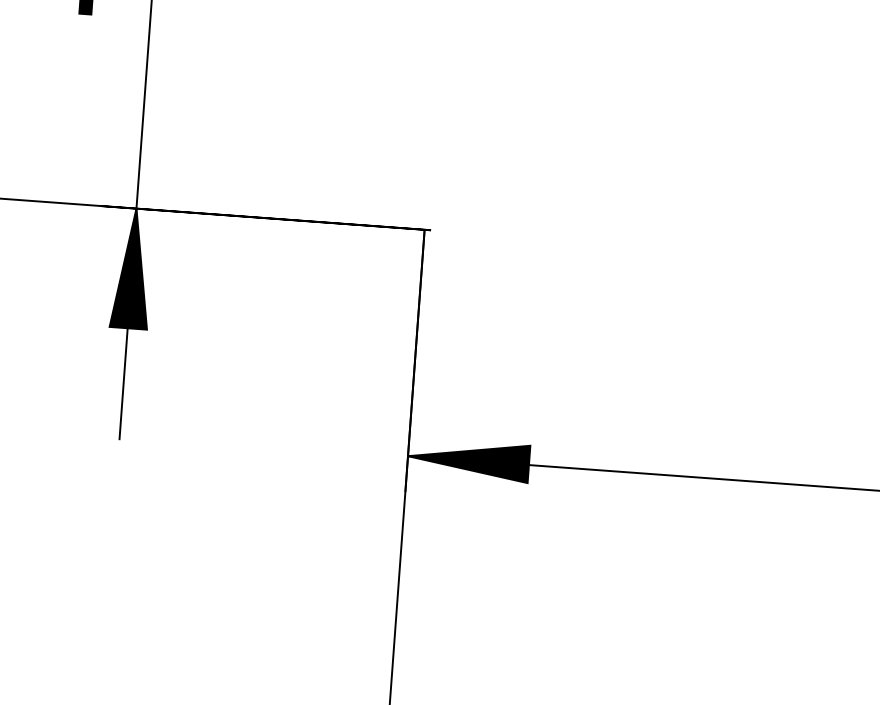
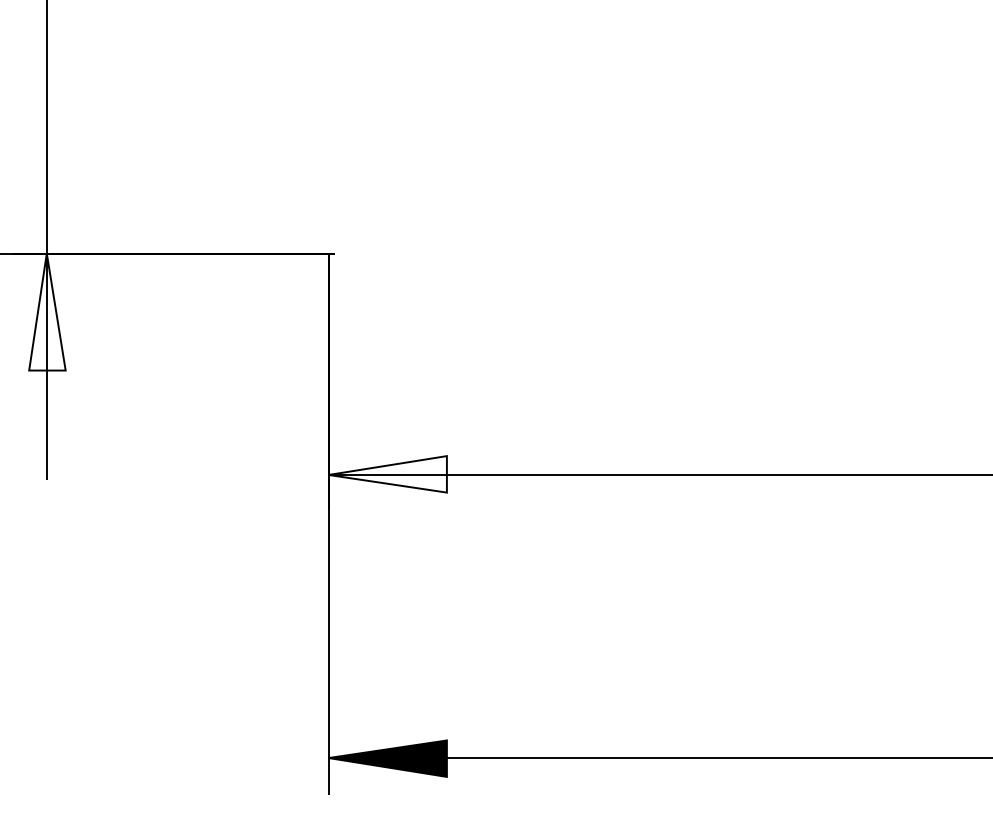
fill: (132, 267) -> (47, 311), removed
fill: (468, 460) -> (387, 474), removed

